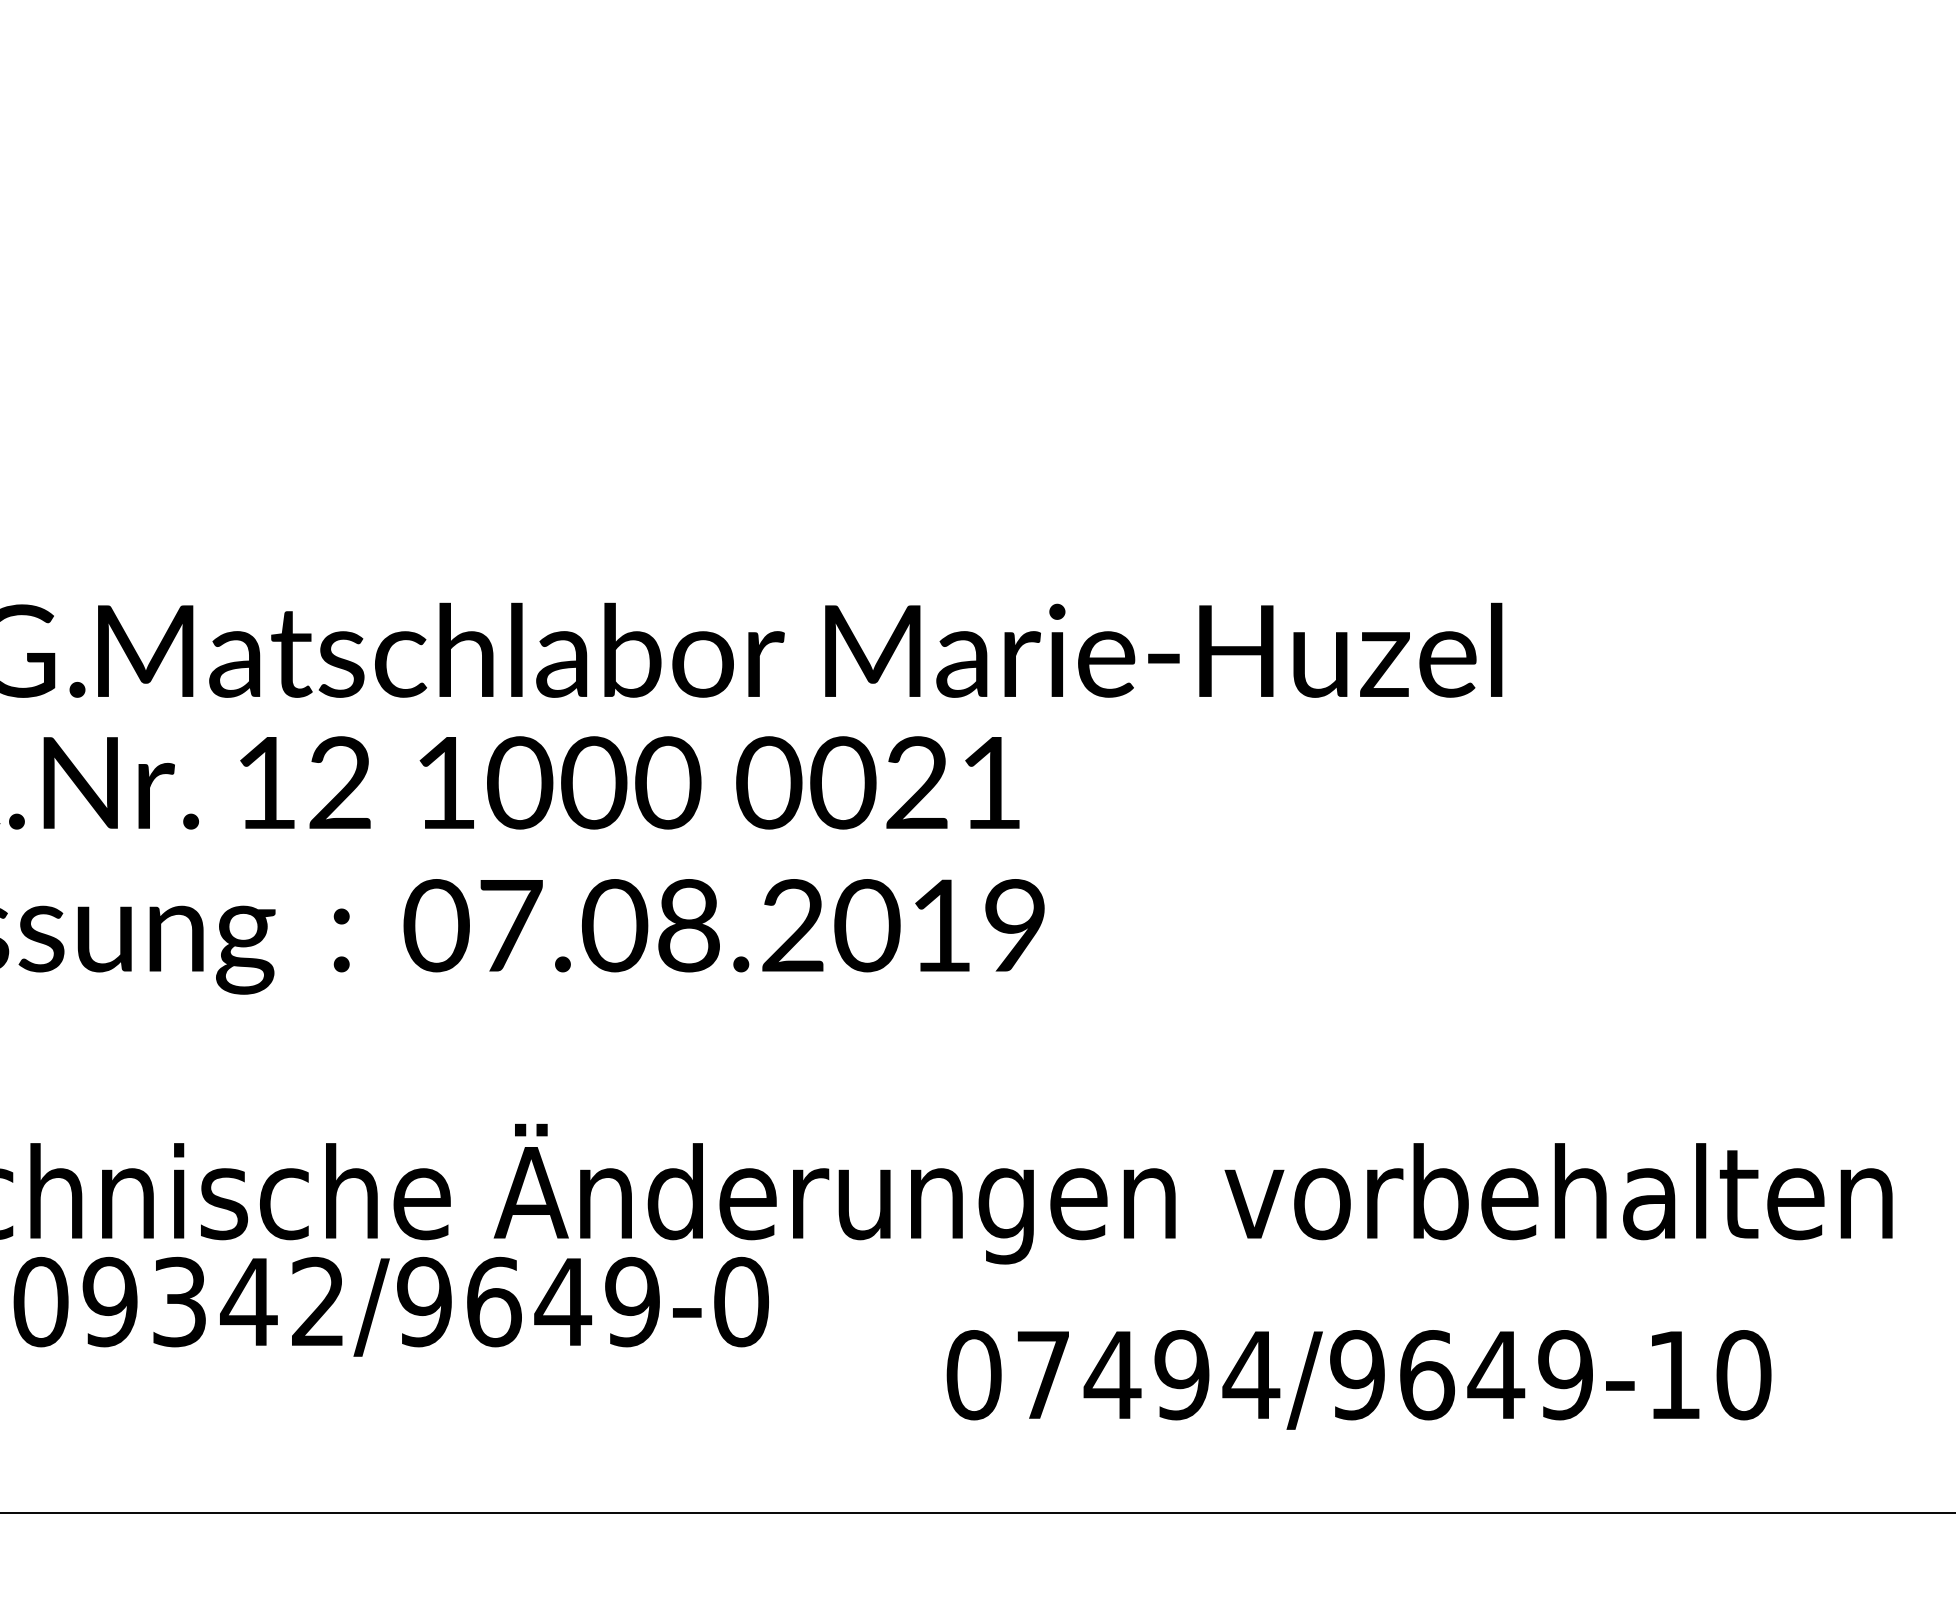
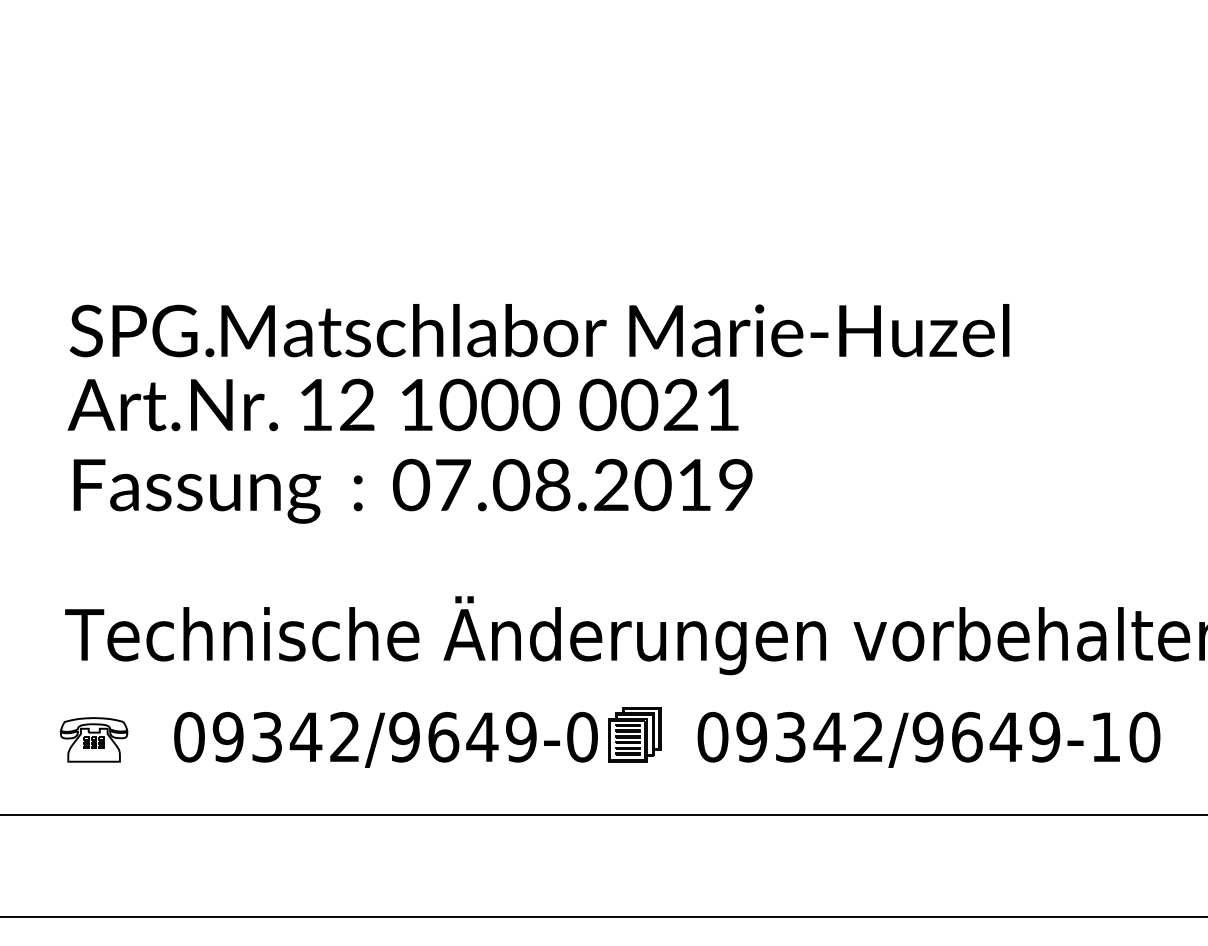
text: (390, 1306) -> (385, 739), moved
part: (834, 1370) -> (634, 734), added
text: (1147, 1373) -> (810, 736), 07494/9649-10 -> 09342/9649-10

